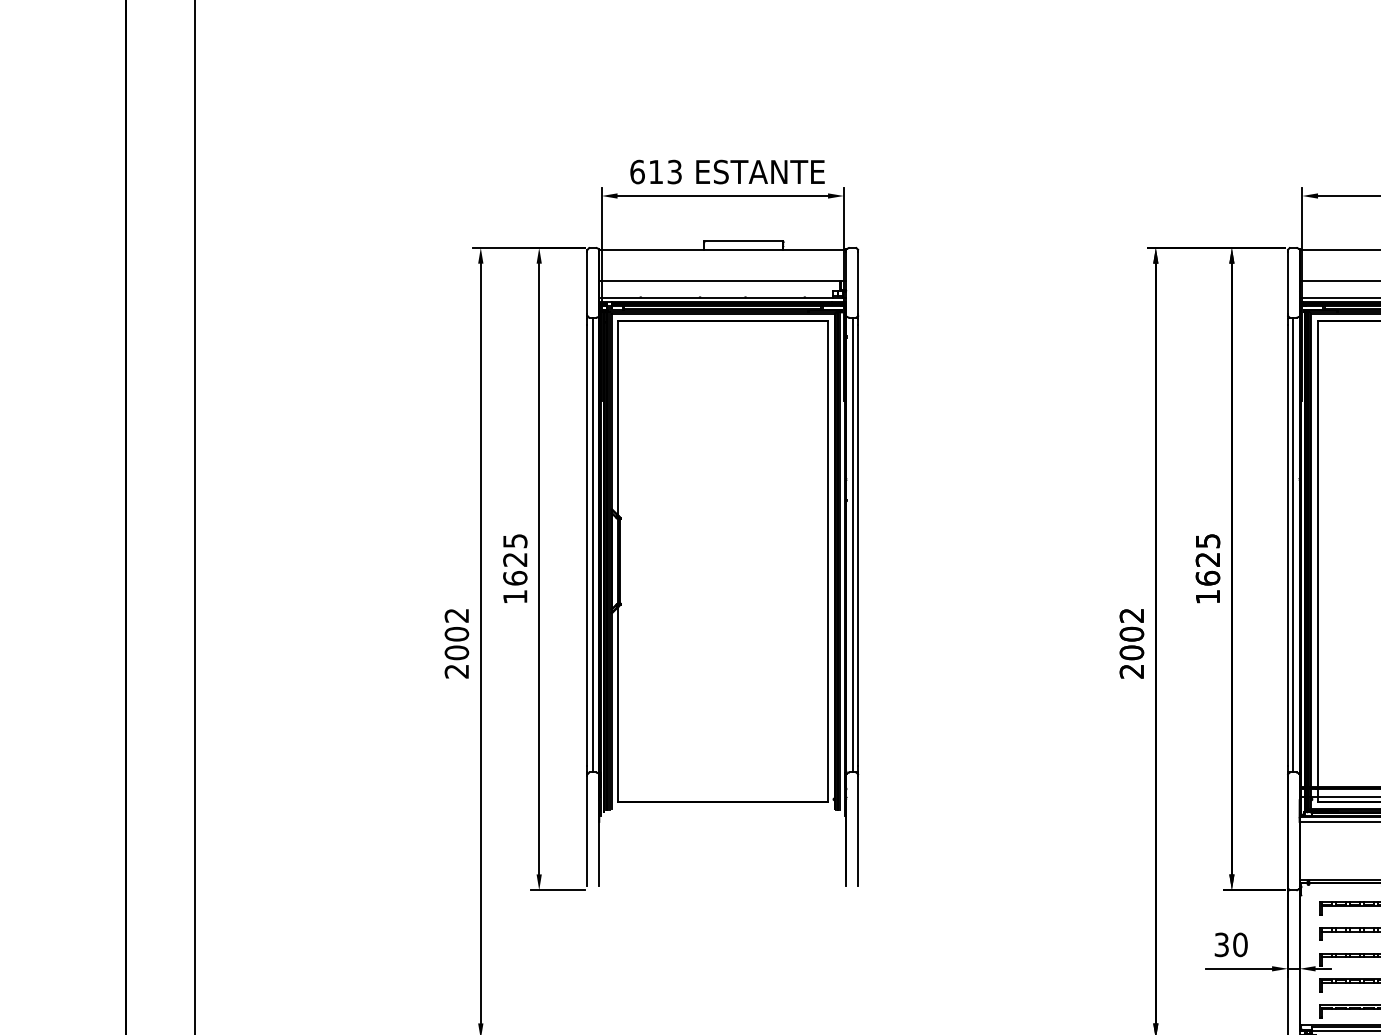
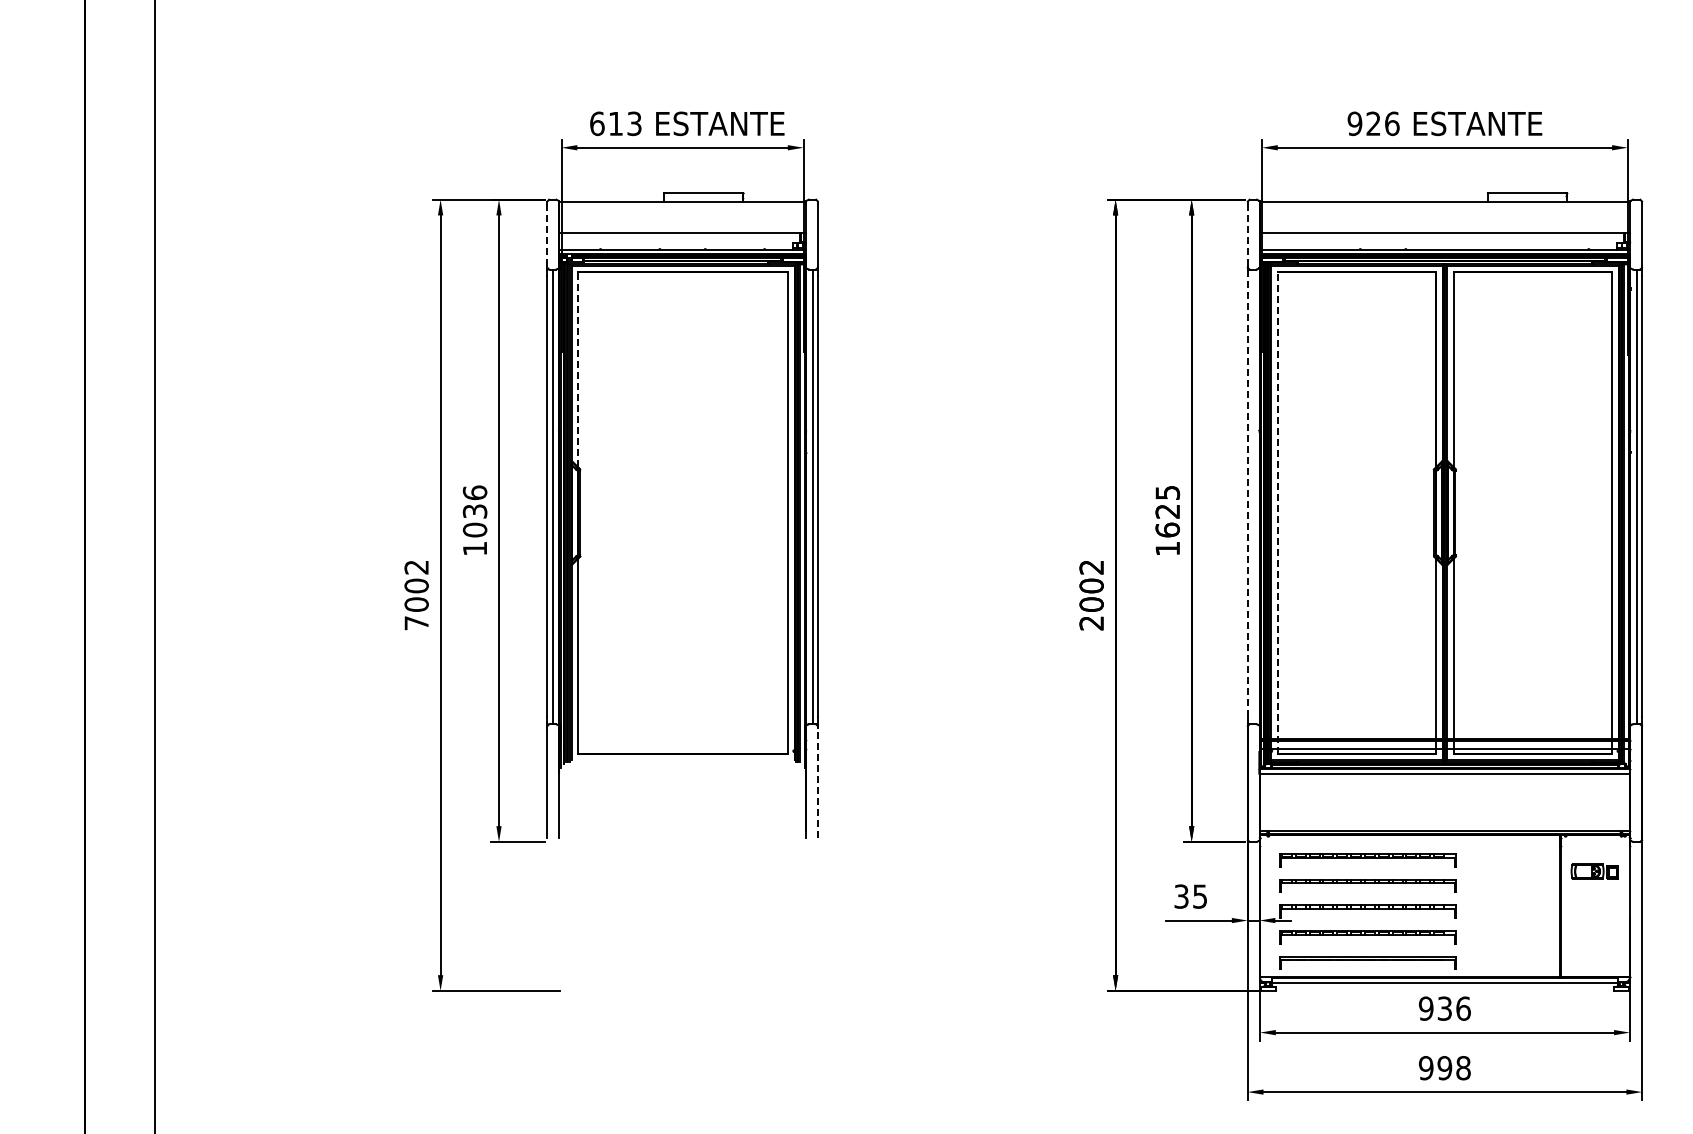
line: (587, 282) -> (547, 234), solid -> dashed
line: (1287, 282) -> (1247, 234), solid -> dashed
line: (618, 417) -> (578, 369), solid -> dashed
line: (1287, 544) -> (1247, 496), solid -> dashed
line: (1293, 544) -> (1253, 496), removed
text: (514, 559) -> (474, 511), 1625 -> 1036
line: (1317, 561) -> (1277, 513), solid -> dashed
text: (456, 671) -> (416, 623), 2002 -> 7002
line: (857, 831) -> (817, 783), solid -> dashed
text: (1240, 944) -> (1200, 896), 30 -> 35

